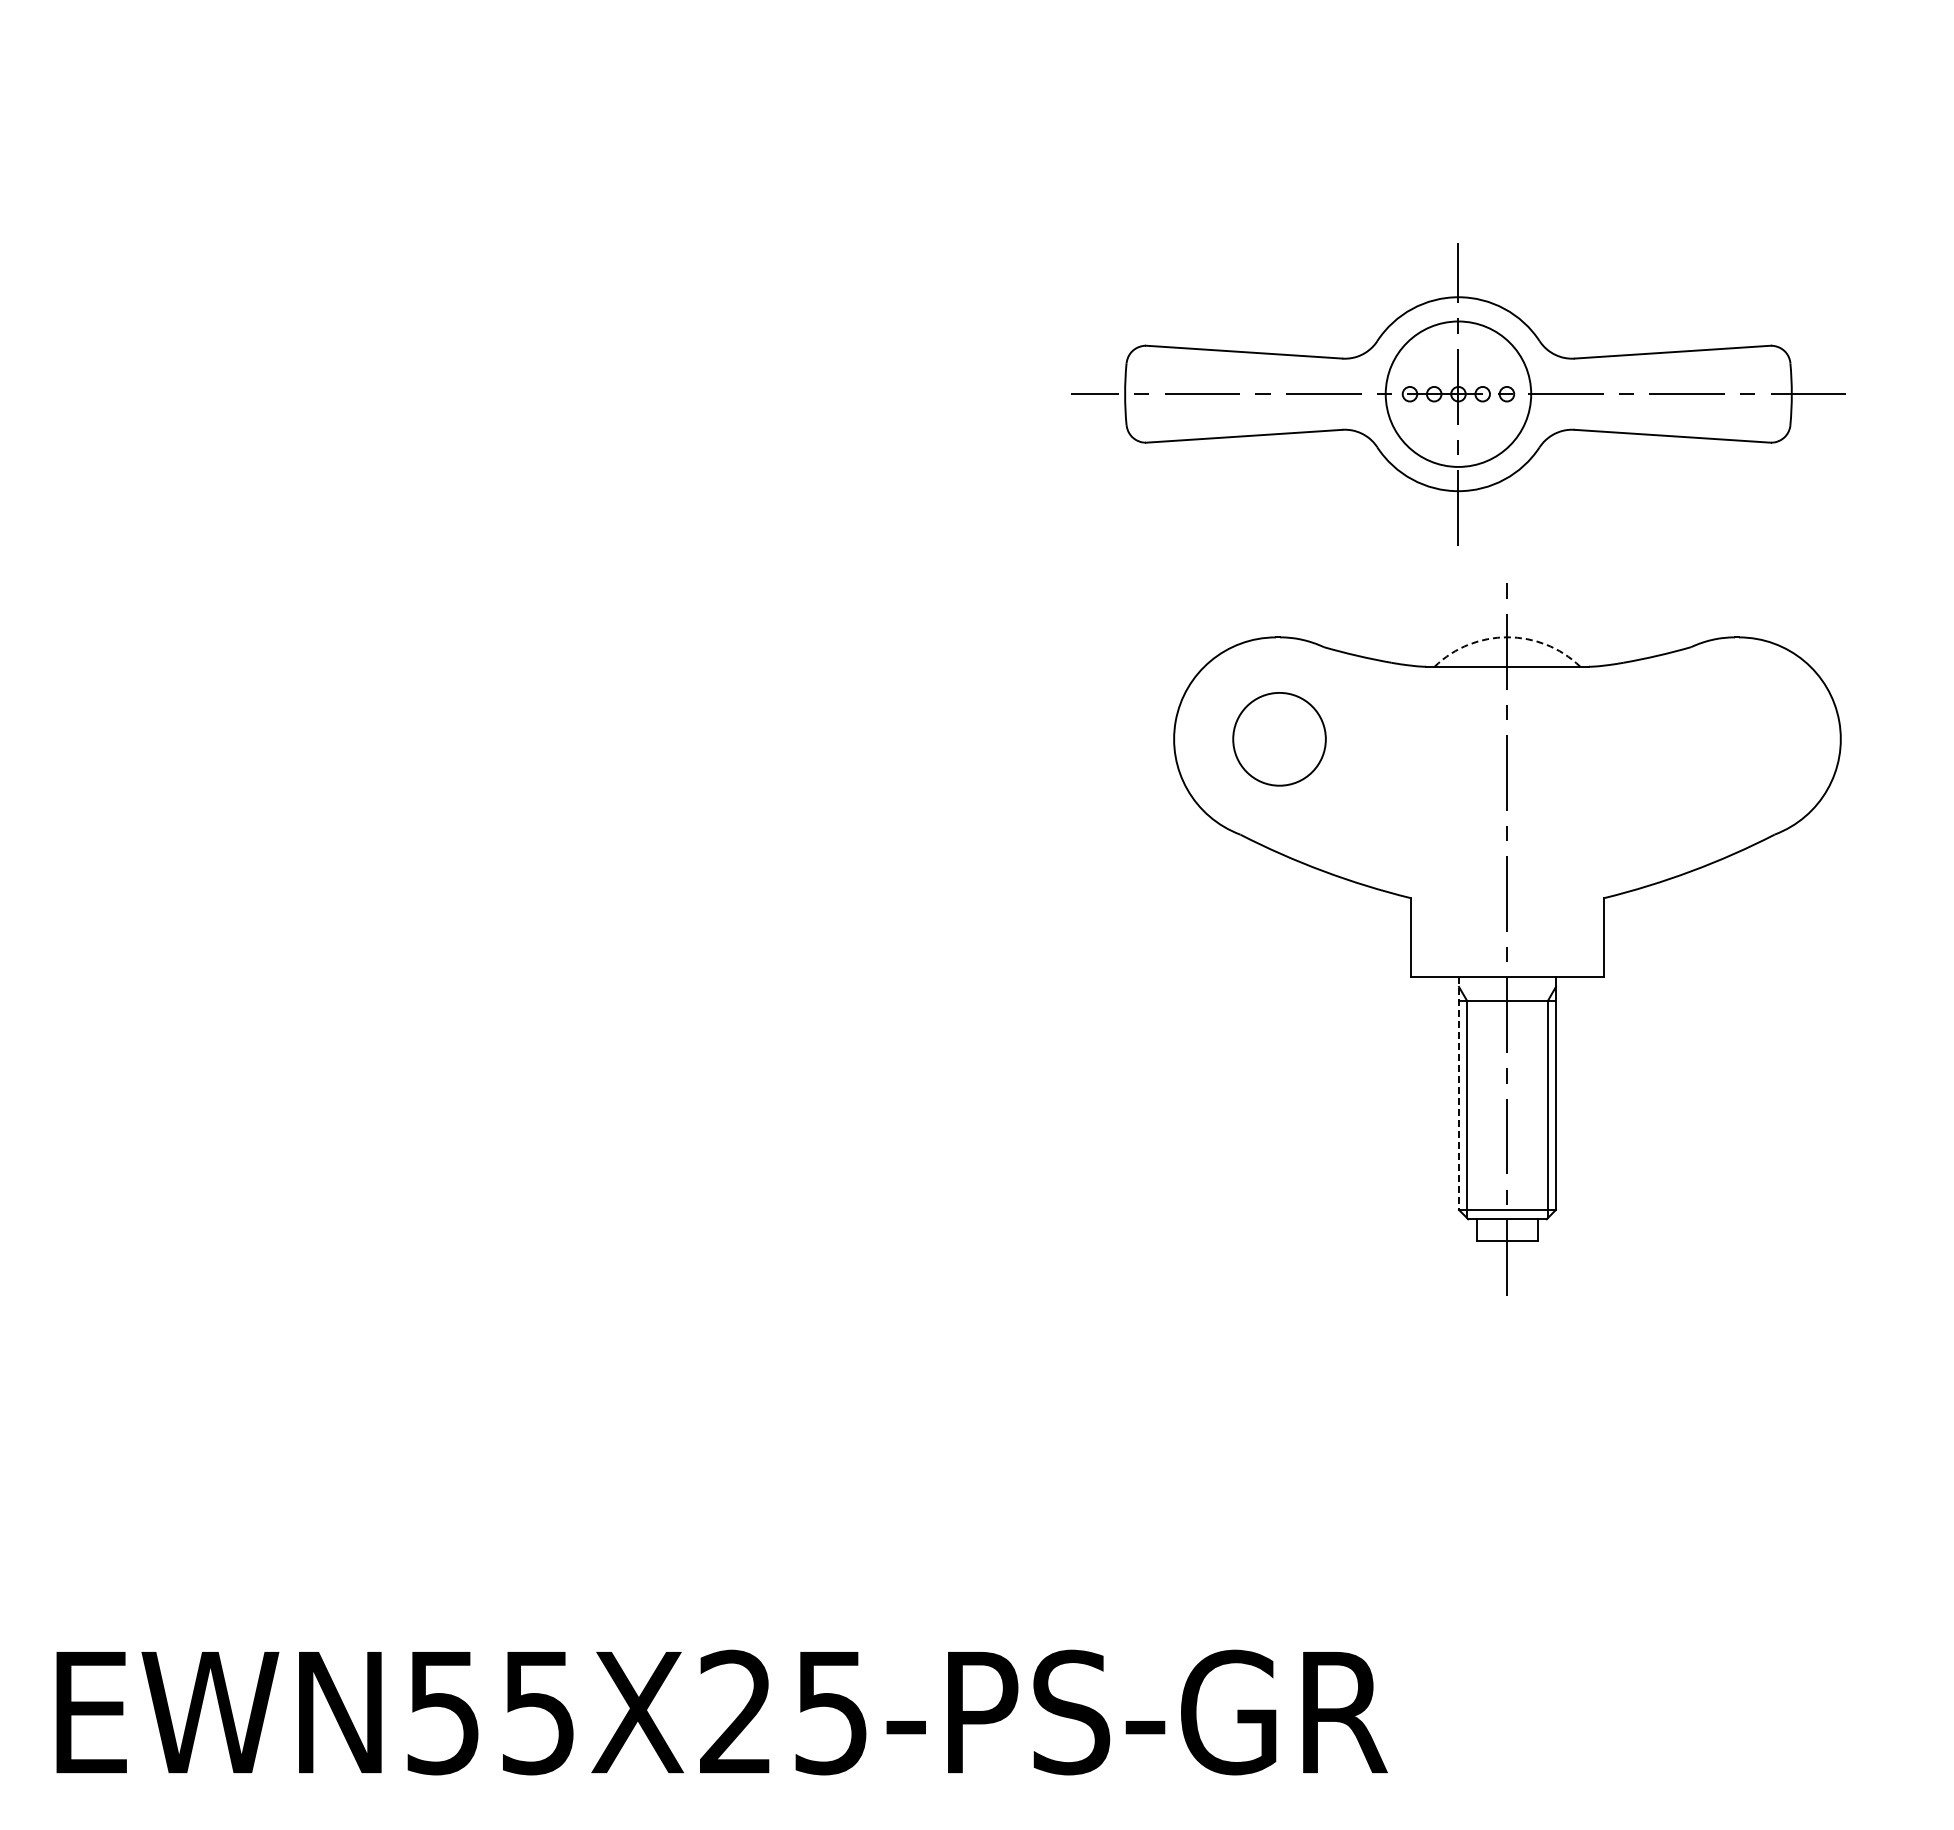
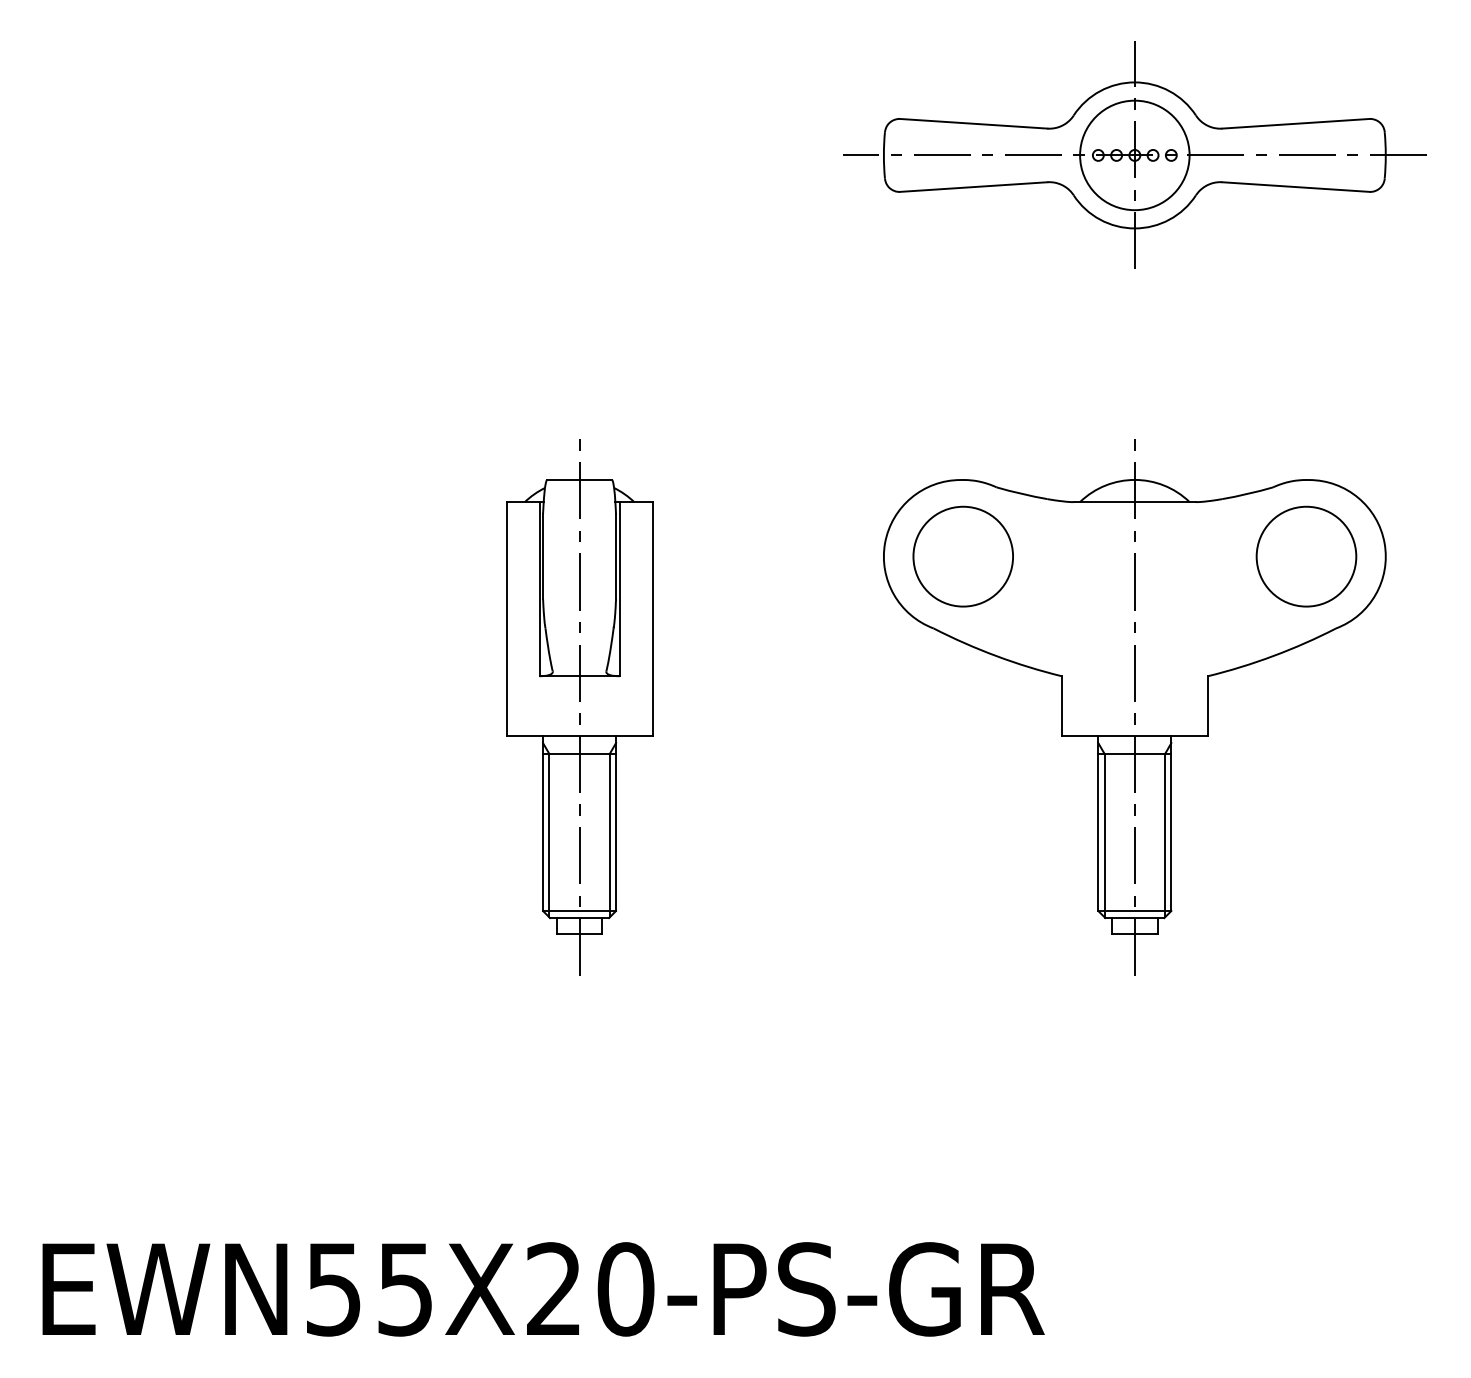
part: (1458, 394) -> (1134, 155), moved
arc: (1507, 637) -> (1134, 480), dashed -> solid
part: (1279, 739) -> (963, 556), size x1.43
part: (1735, 739) -> (1306, 556), added
part: (769, 939) -> (579, 707), added
line: (1458, 1093) -> (1097, 823), dashed -> solid
text: (831, 1712) -> (625, 1289), EWN55X25-PS-GR -> EWN55X20-PS-GR

